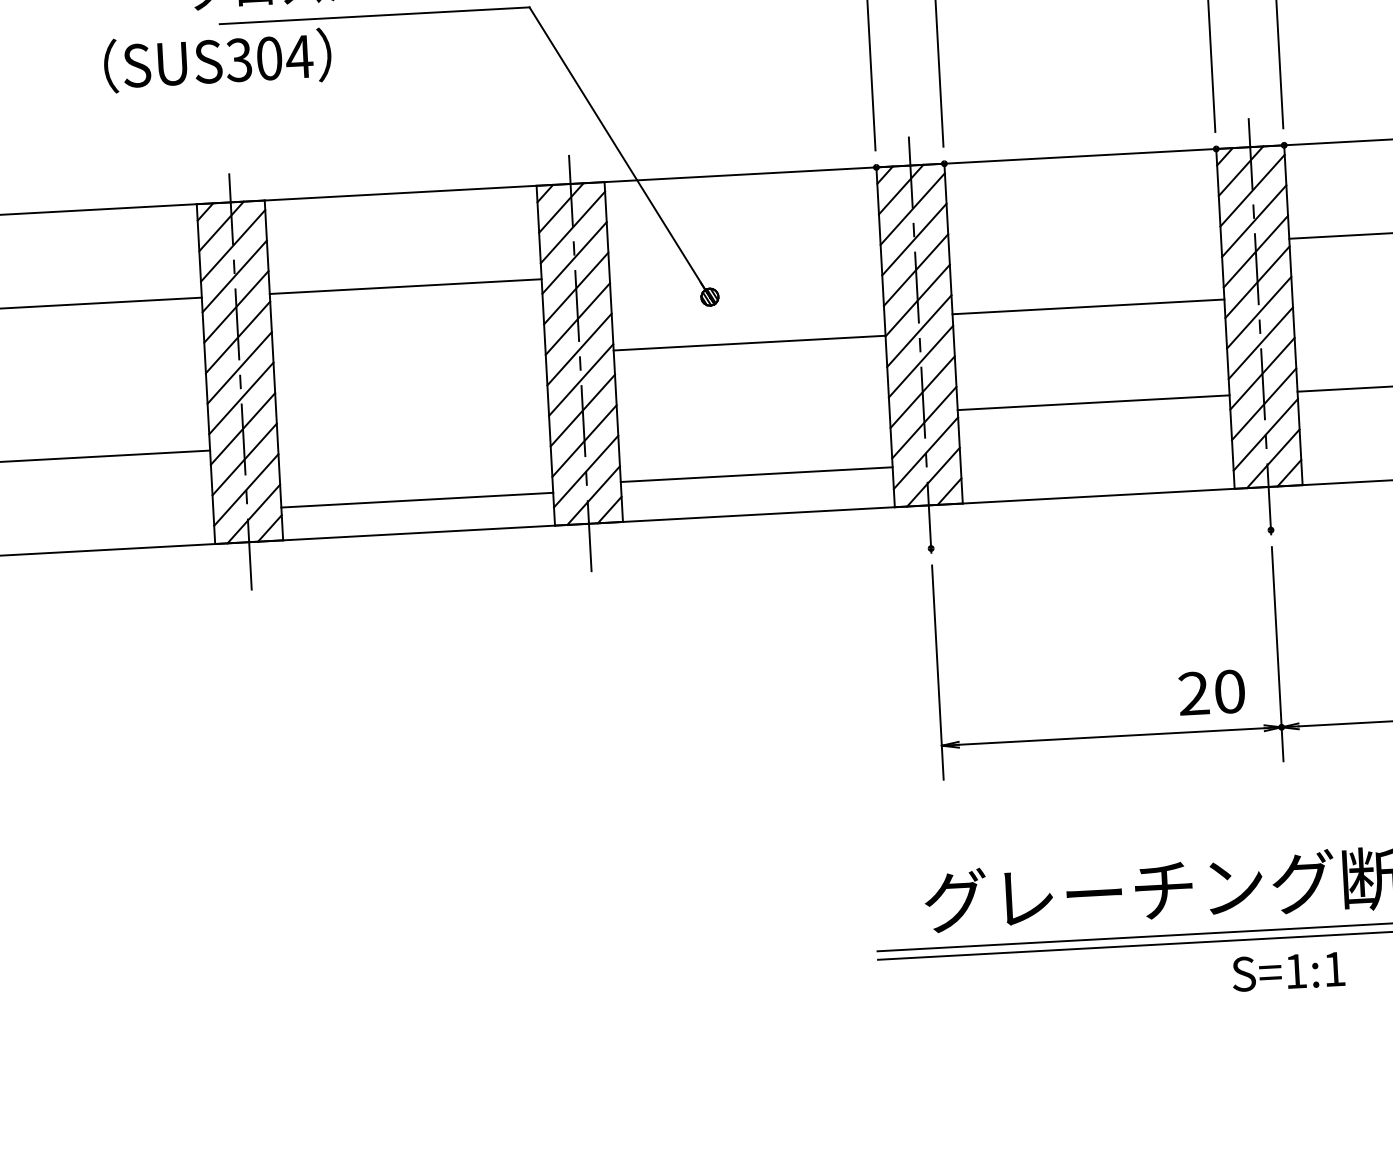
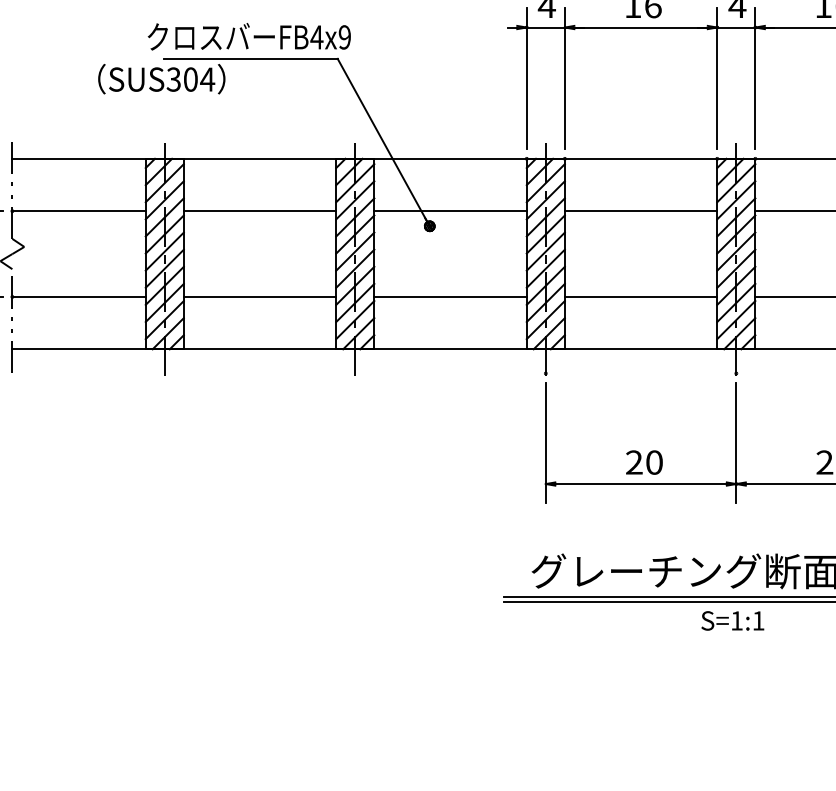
line: (1087, 307) -> (640, 211), moved
line: (749, 343) -> (450, 211), moved
line: (756, 473) -> (450, 296), moved
line: (416, 499) -> (259, 296), moved
text: (1212, 692) -> (644, 462), moved

